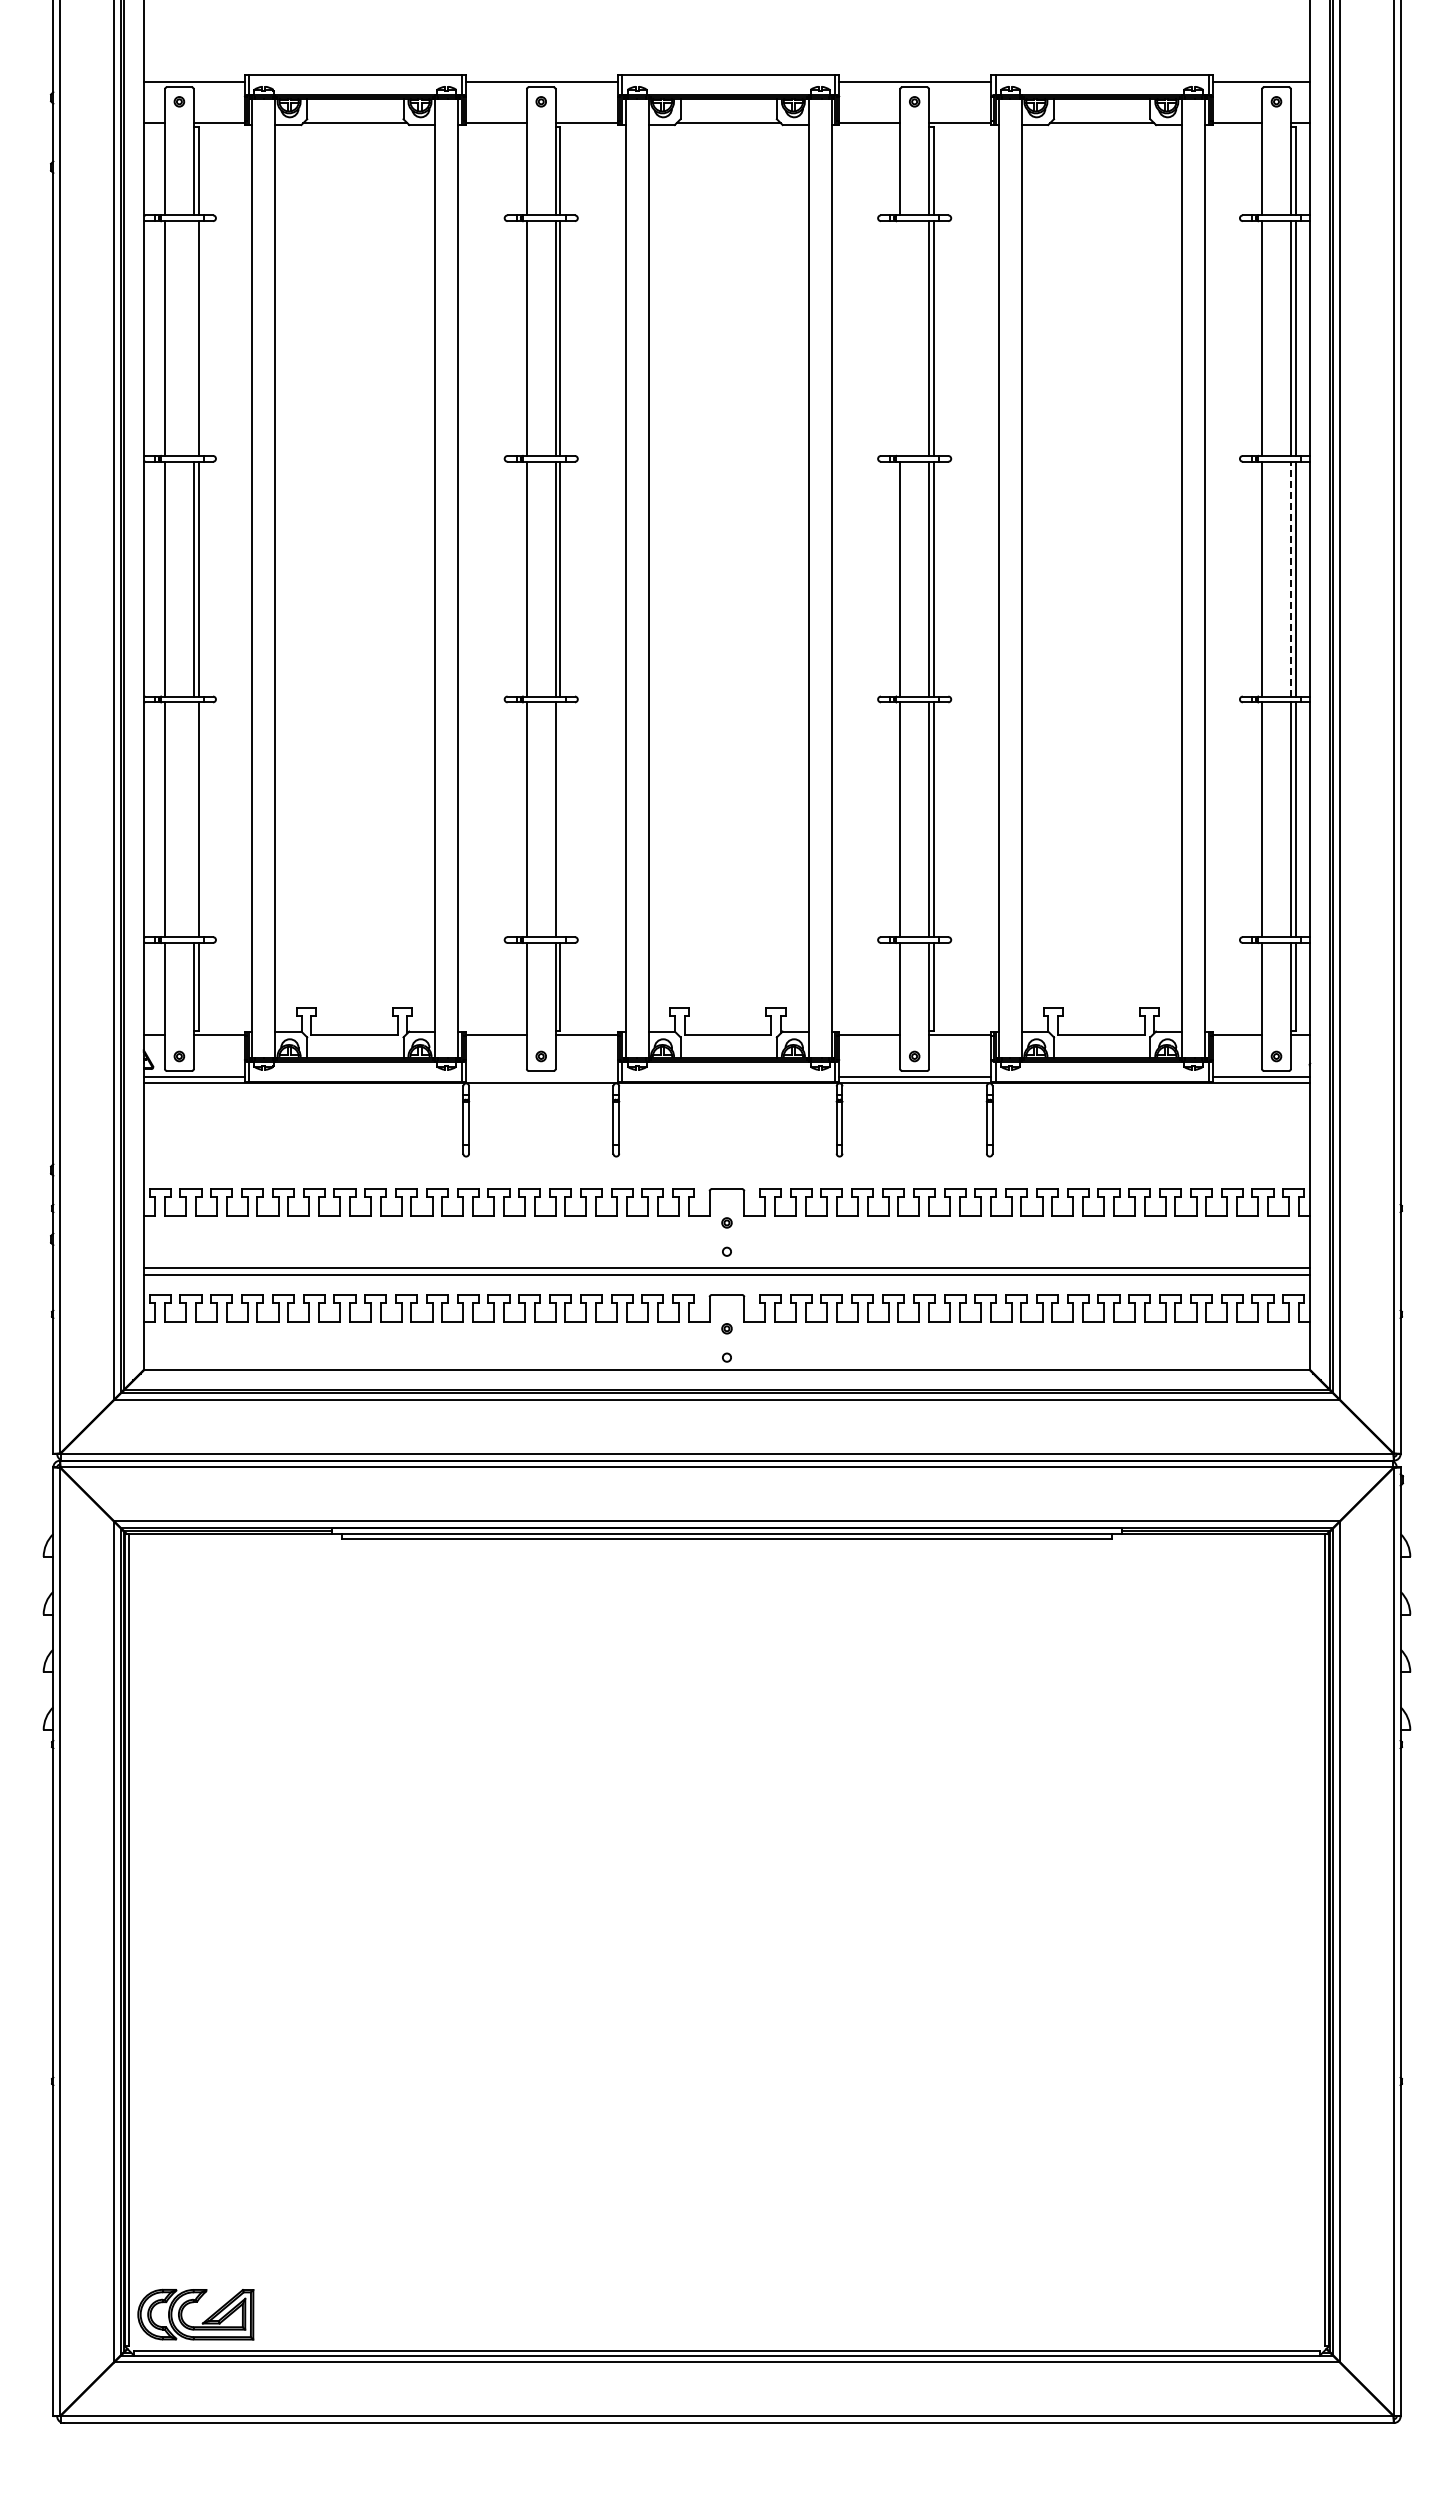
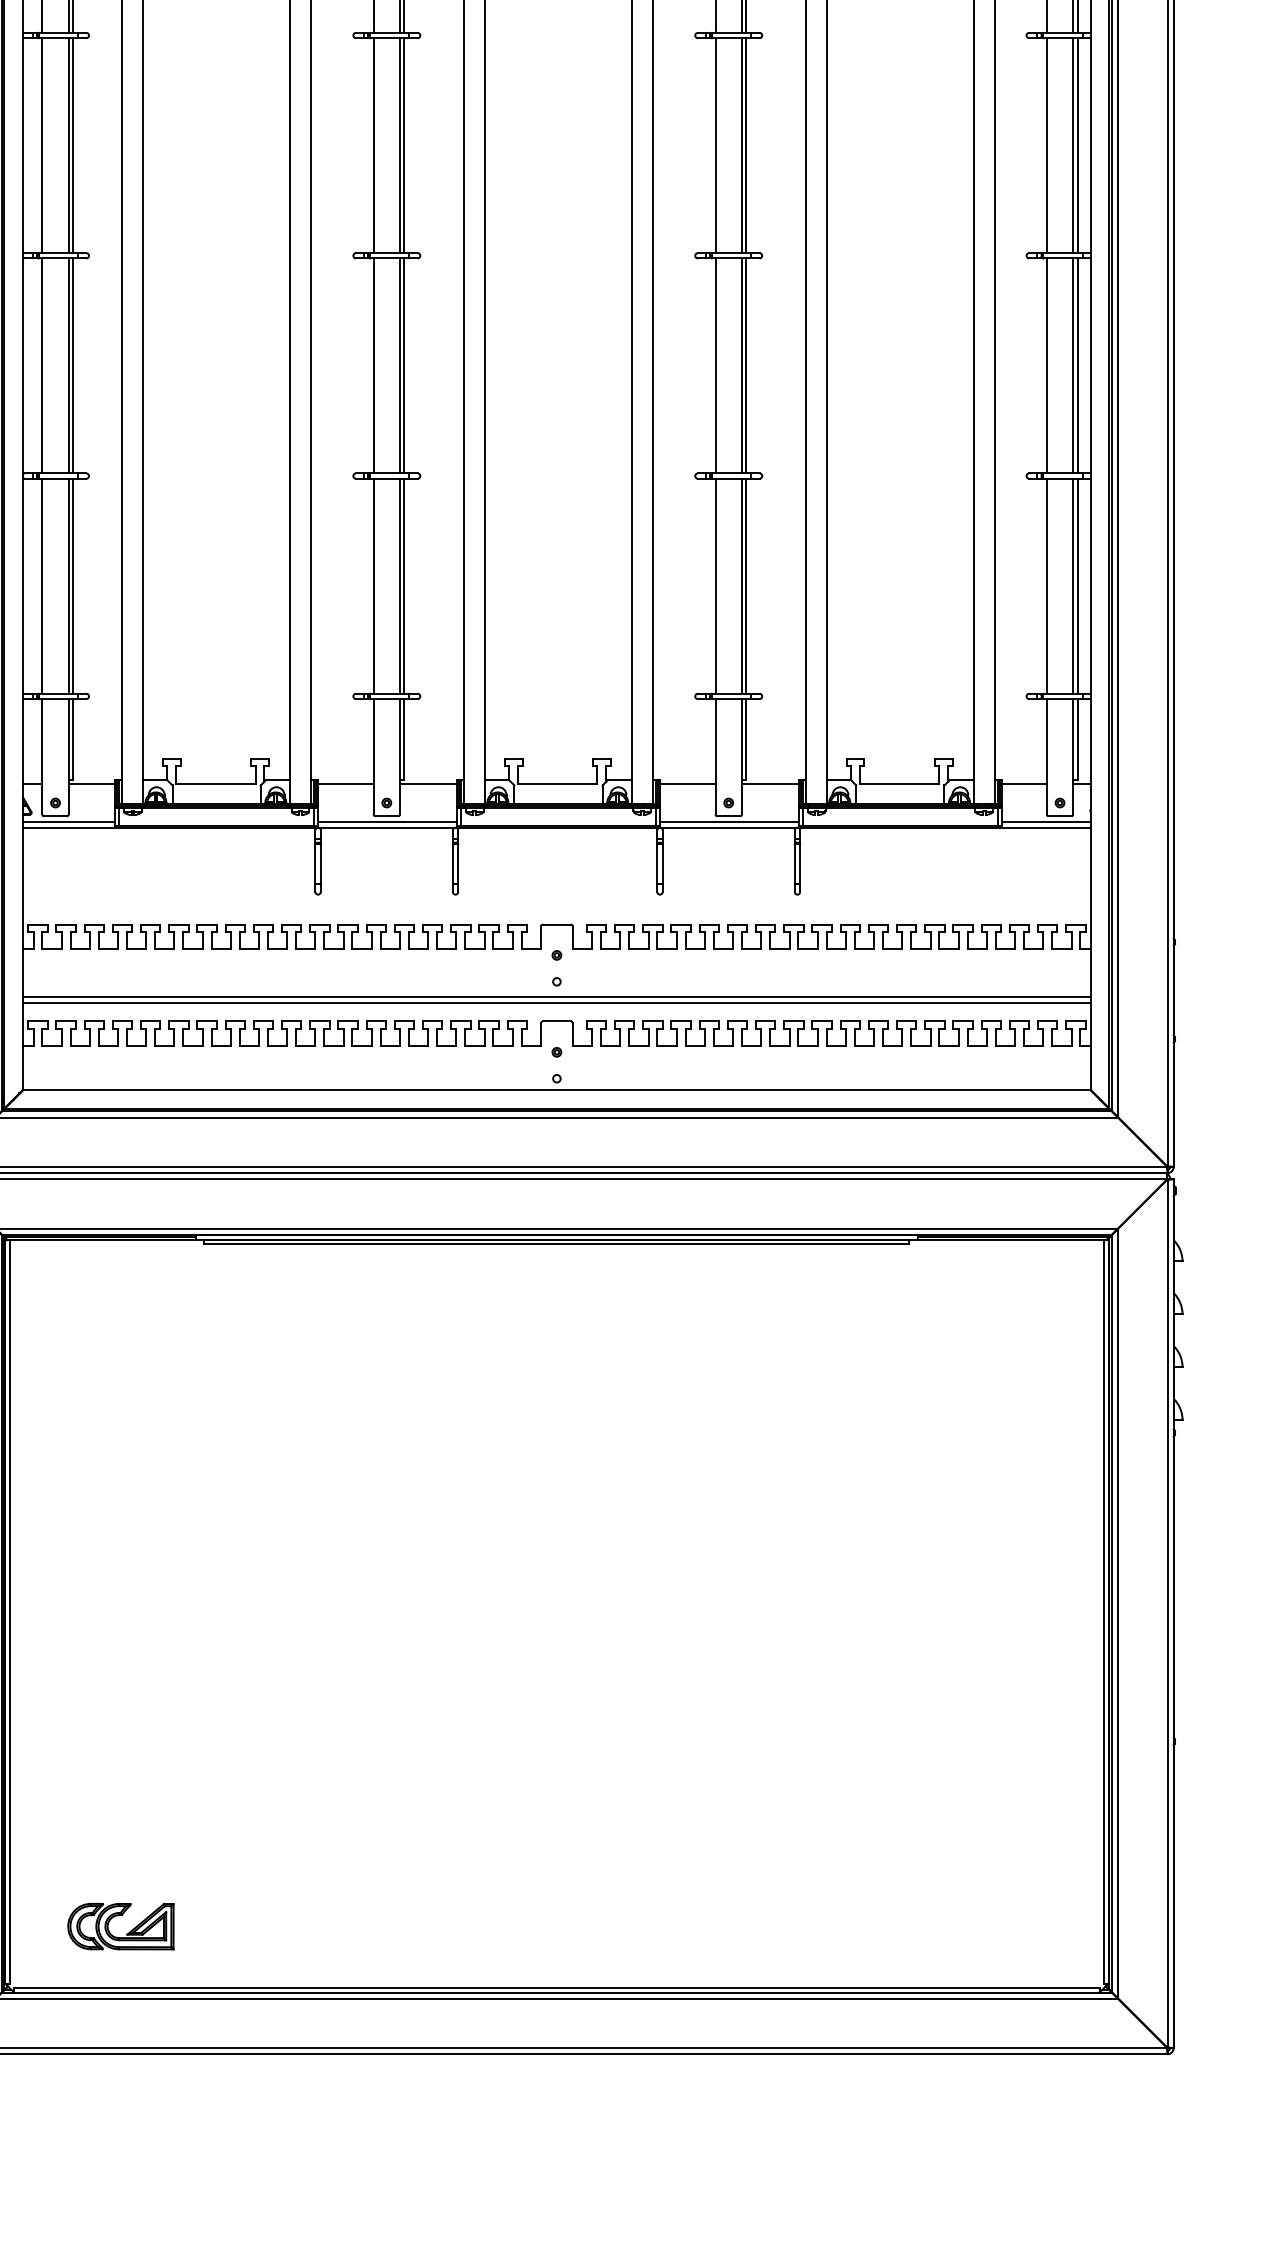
line: (193, 338) -> (68, 145), added
line: (900, 338) -> (715, 145), added
line: (1290, 578) -> (1072, 365), dashed -> solid
line: (193, 819) -> (68, 586), added
line: (560, 819) -> (404, 586), added
line: (542, 1076) -> (387, 821), added
part: (203, 2321) -> (127, 1932), moved

